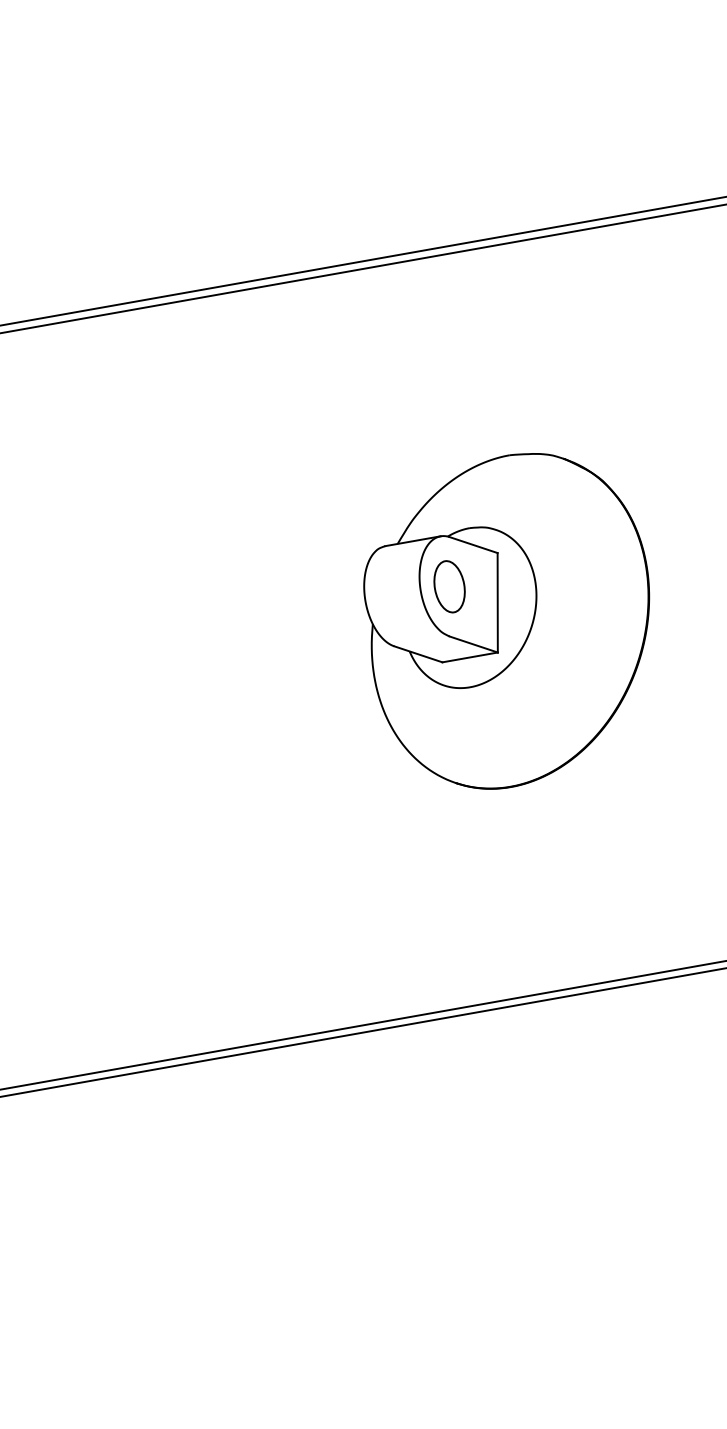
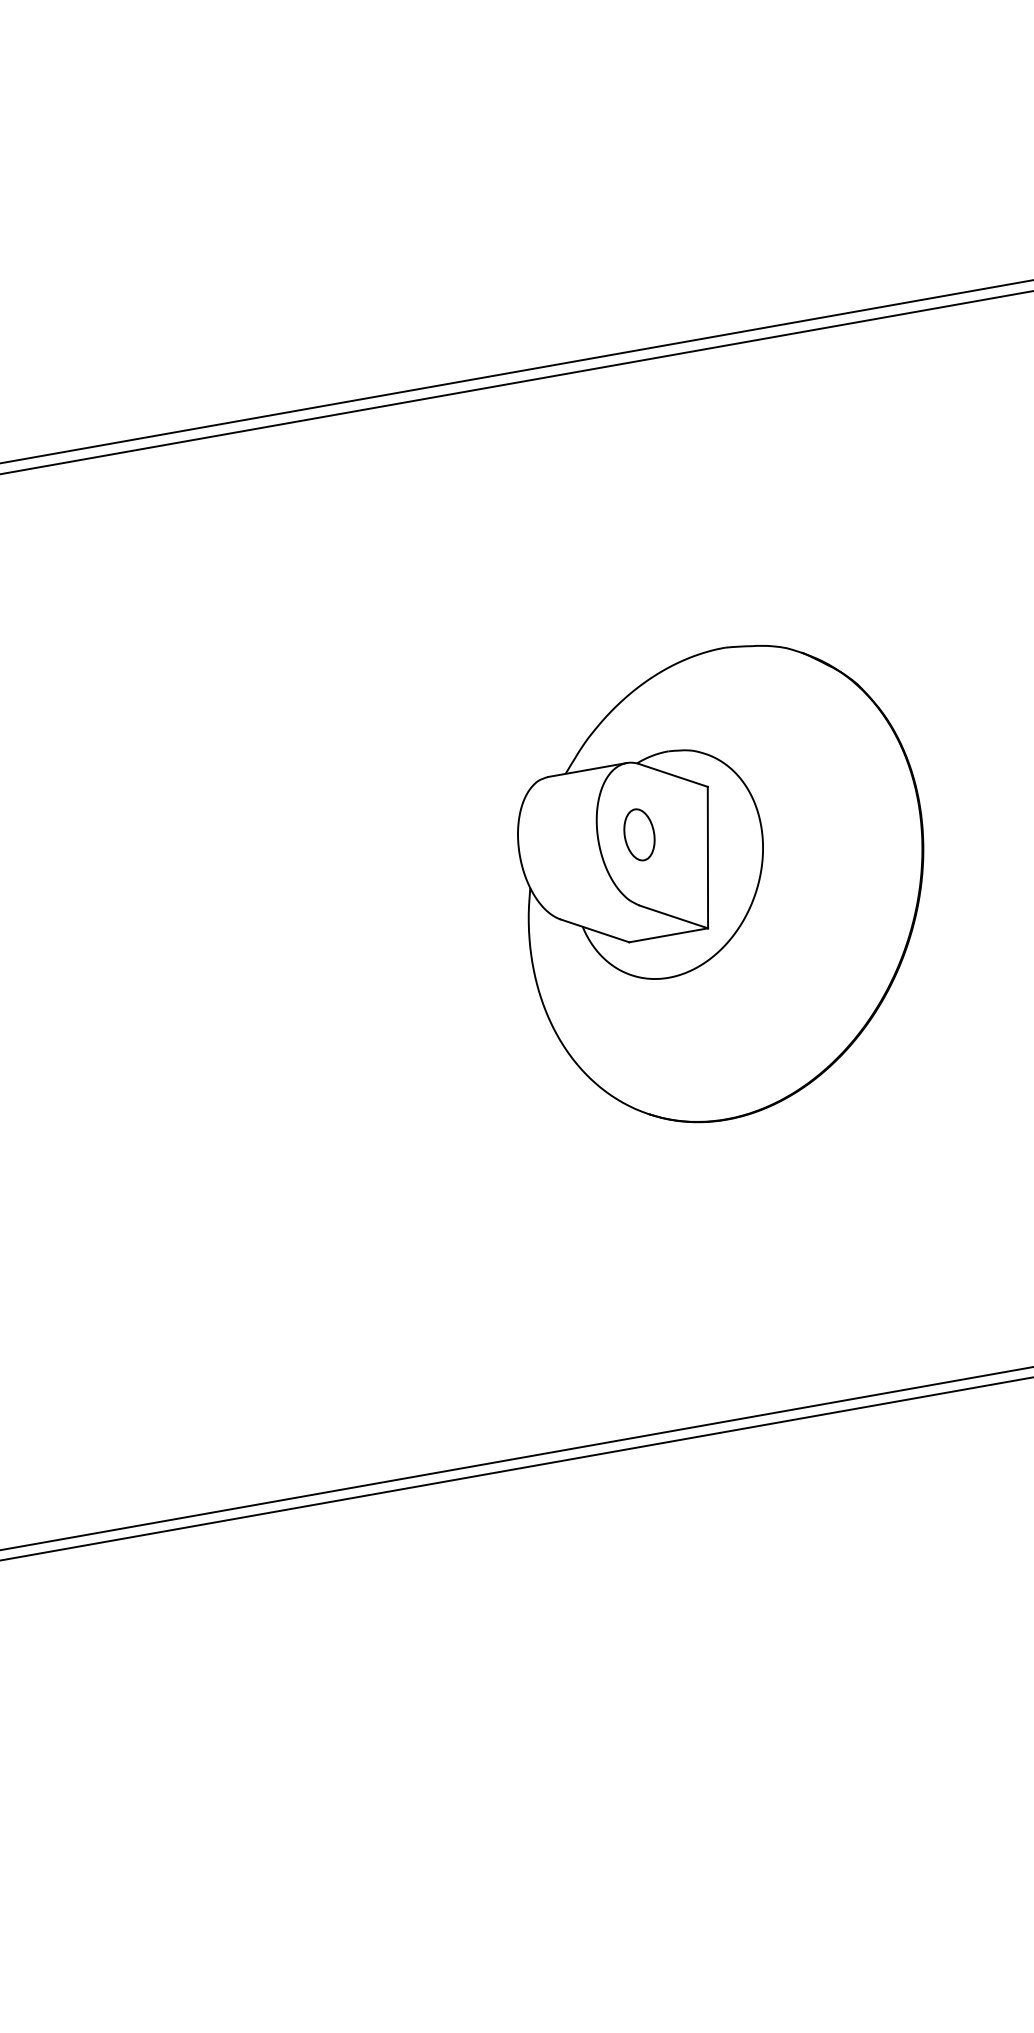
part: (449, 586) -> (639, 834), size x0.7

